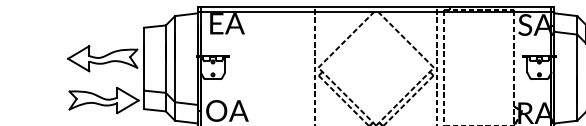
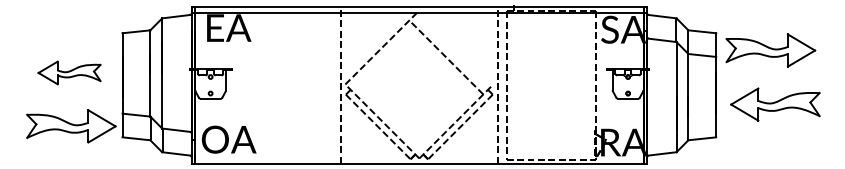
line: (405, 38) -> (446, 57), moved
part: (102, 58) -> (69, 72), size x0.7

